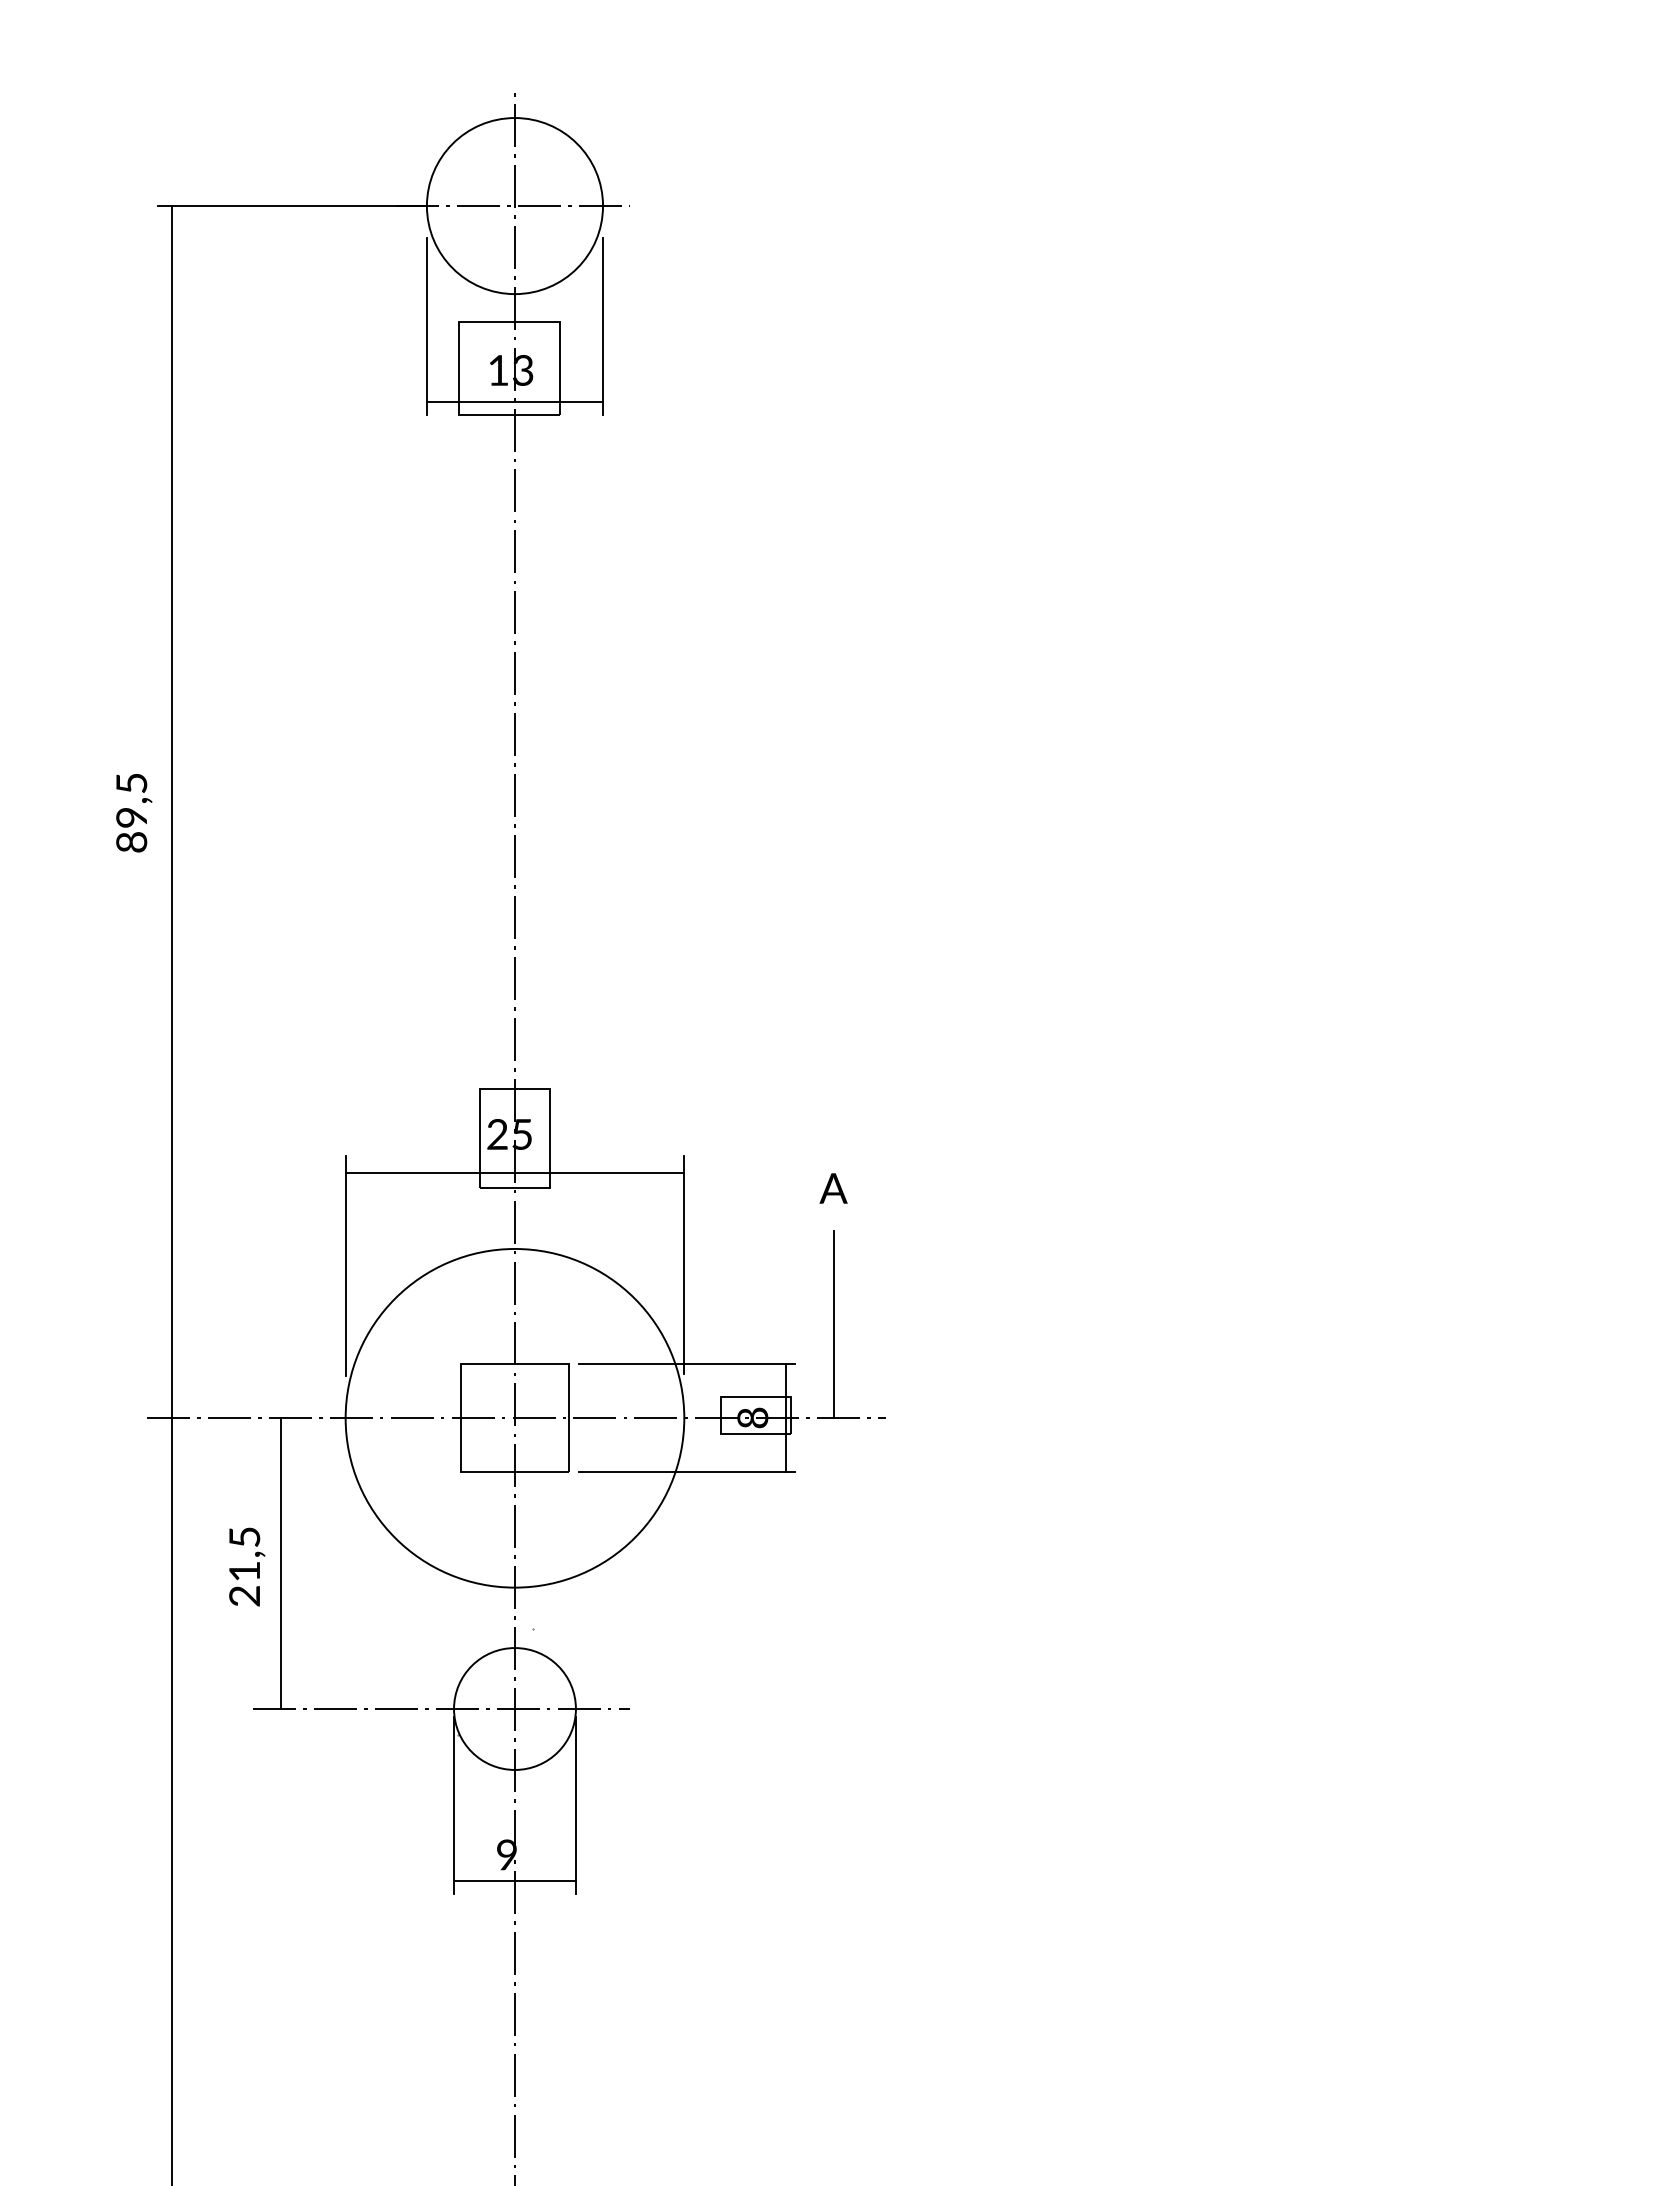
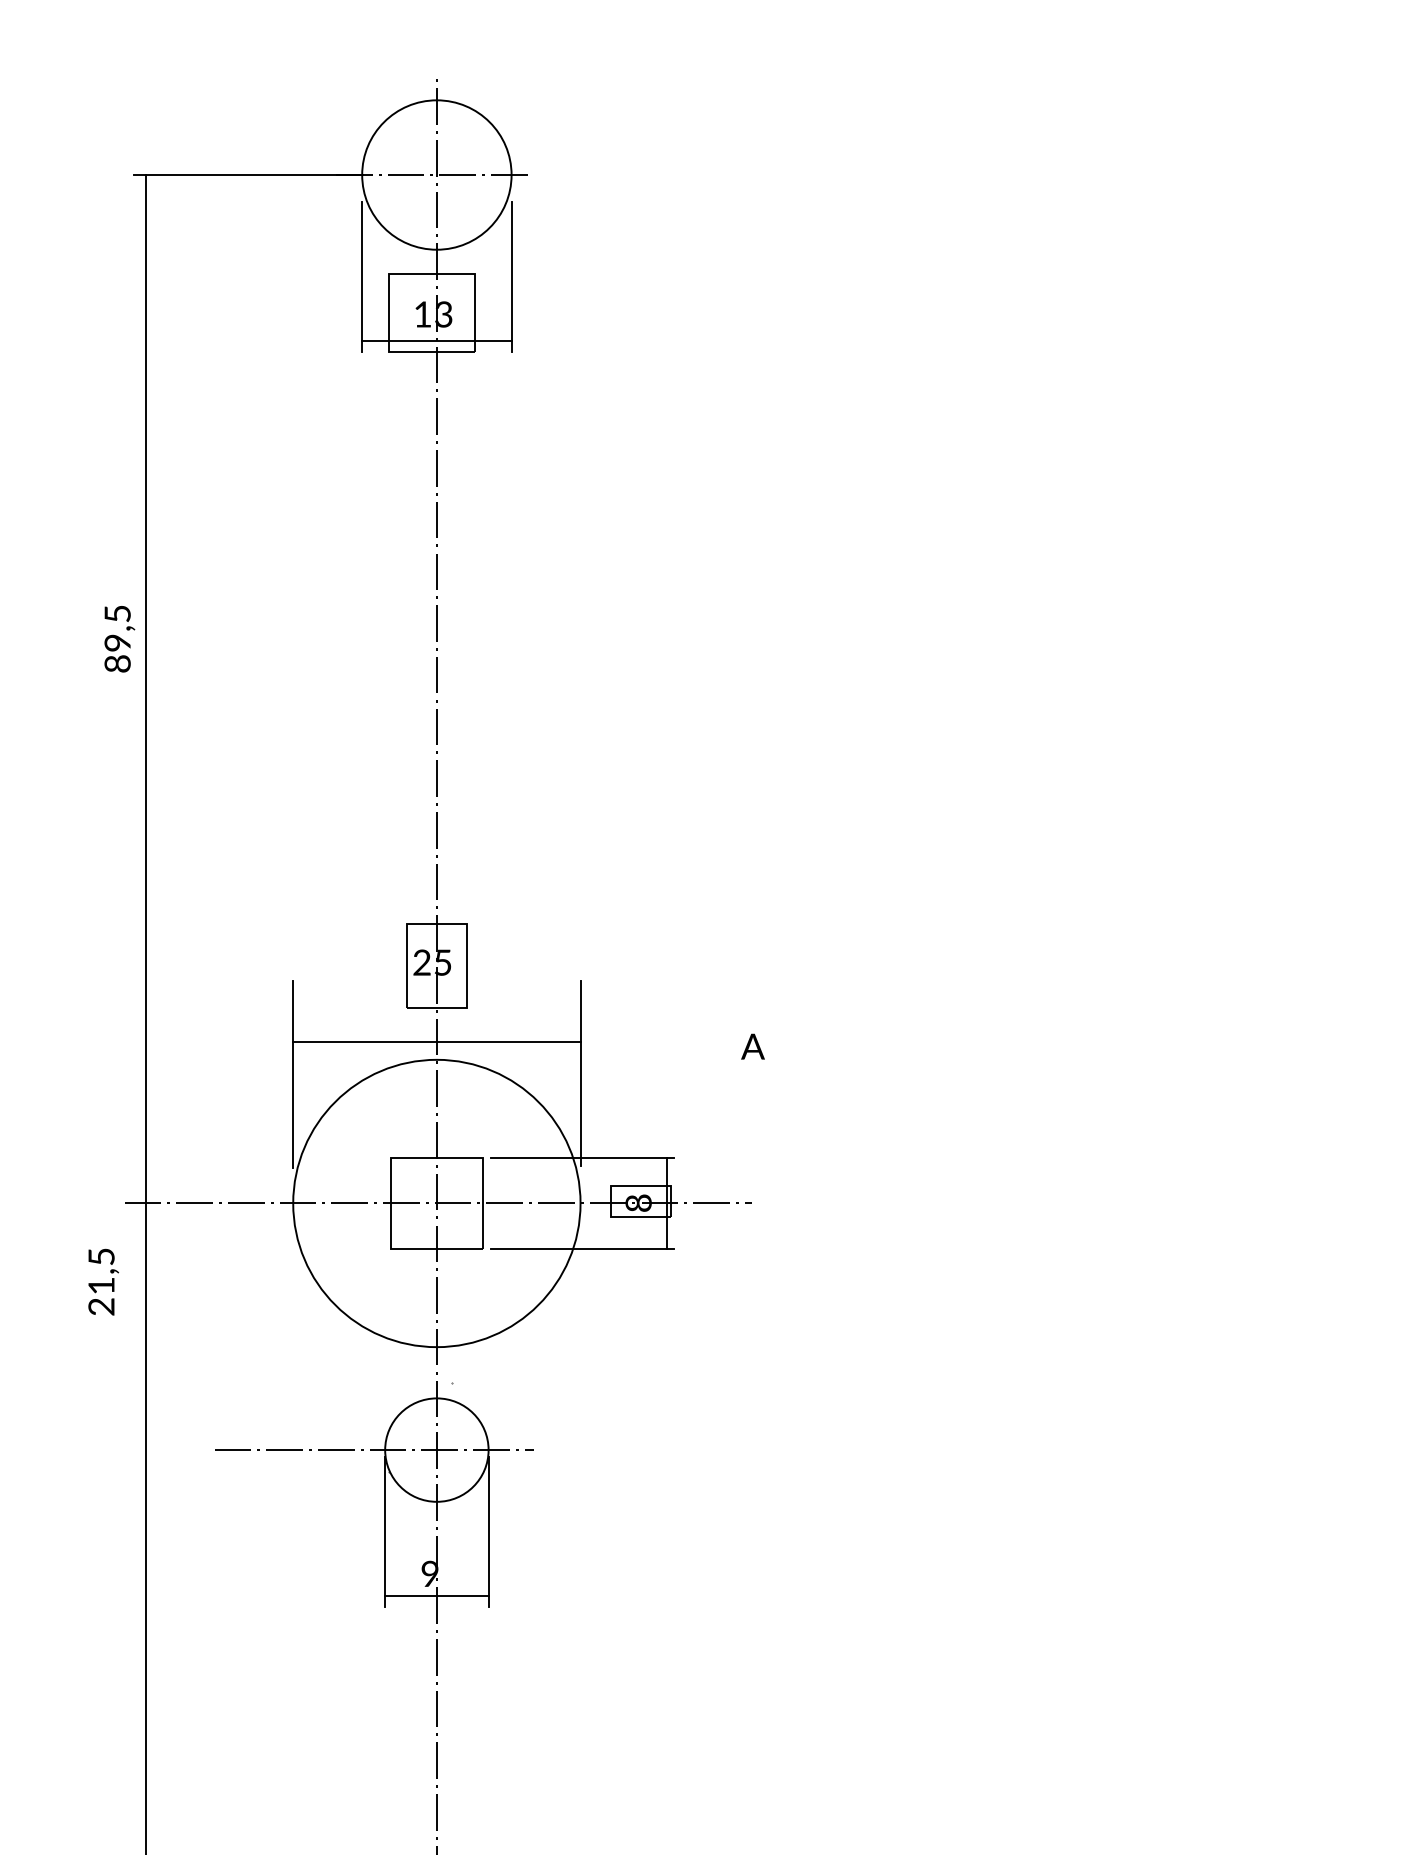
text: (134, 813) -> (120, 639), moved
line: (514, 1172) -> (436, 1041), moved
text: (833, 1188) -> (752, 1046), moved
line: (834, 1324) -> (707, 1123), removed
line: (280, 1563) -> (237, 1326), removed
text: (247, 1566) -> (103, 1281), moved

